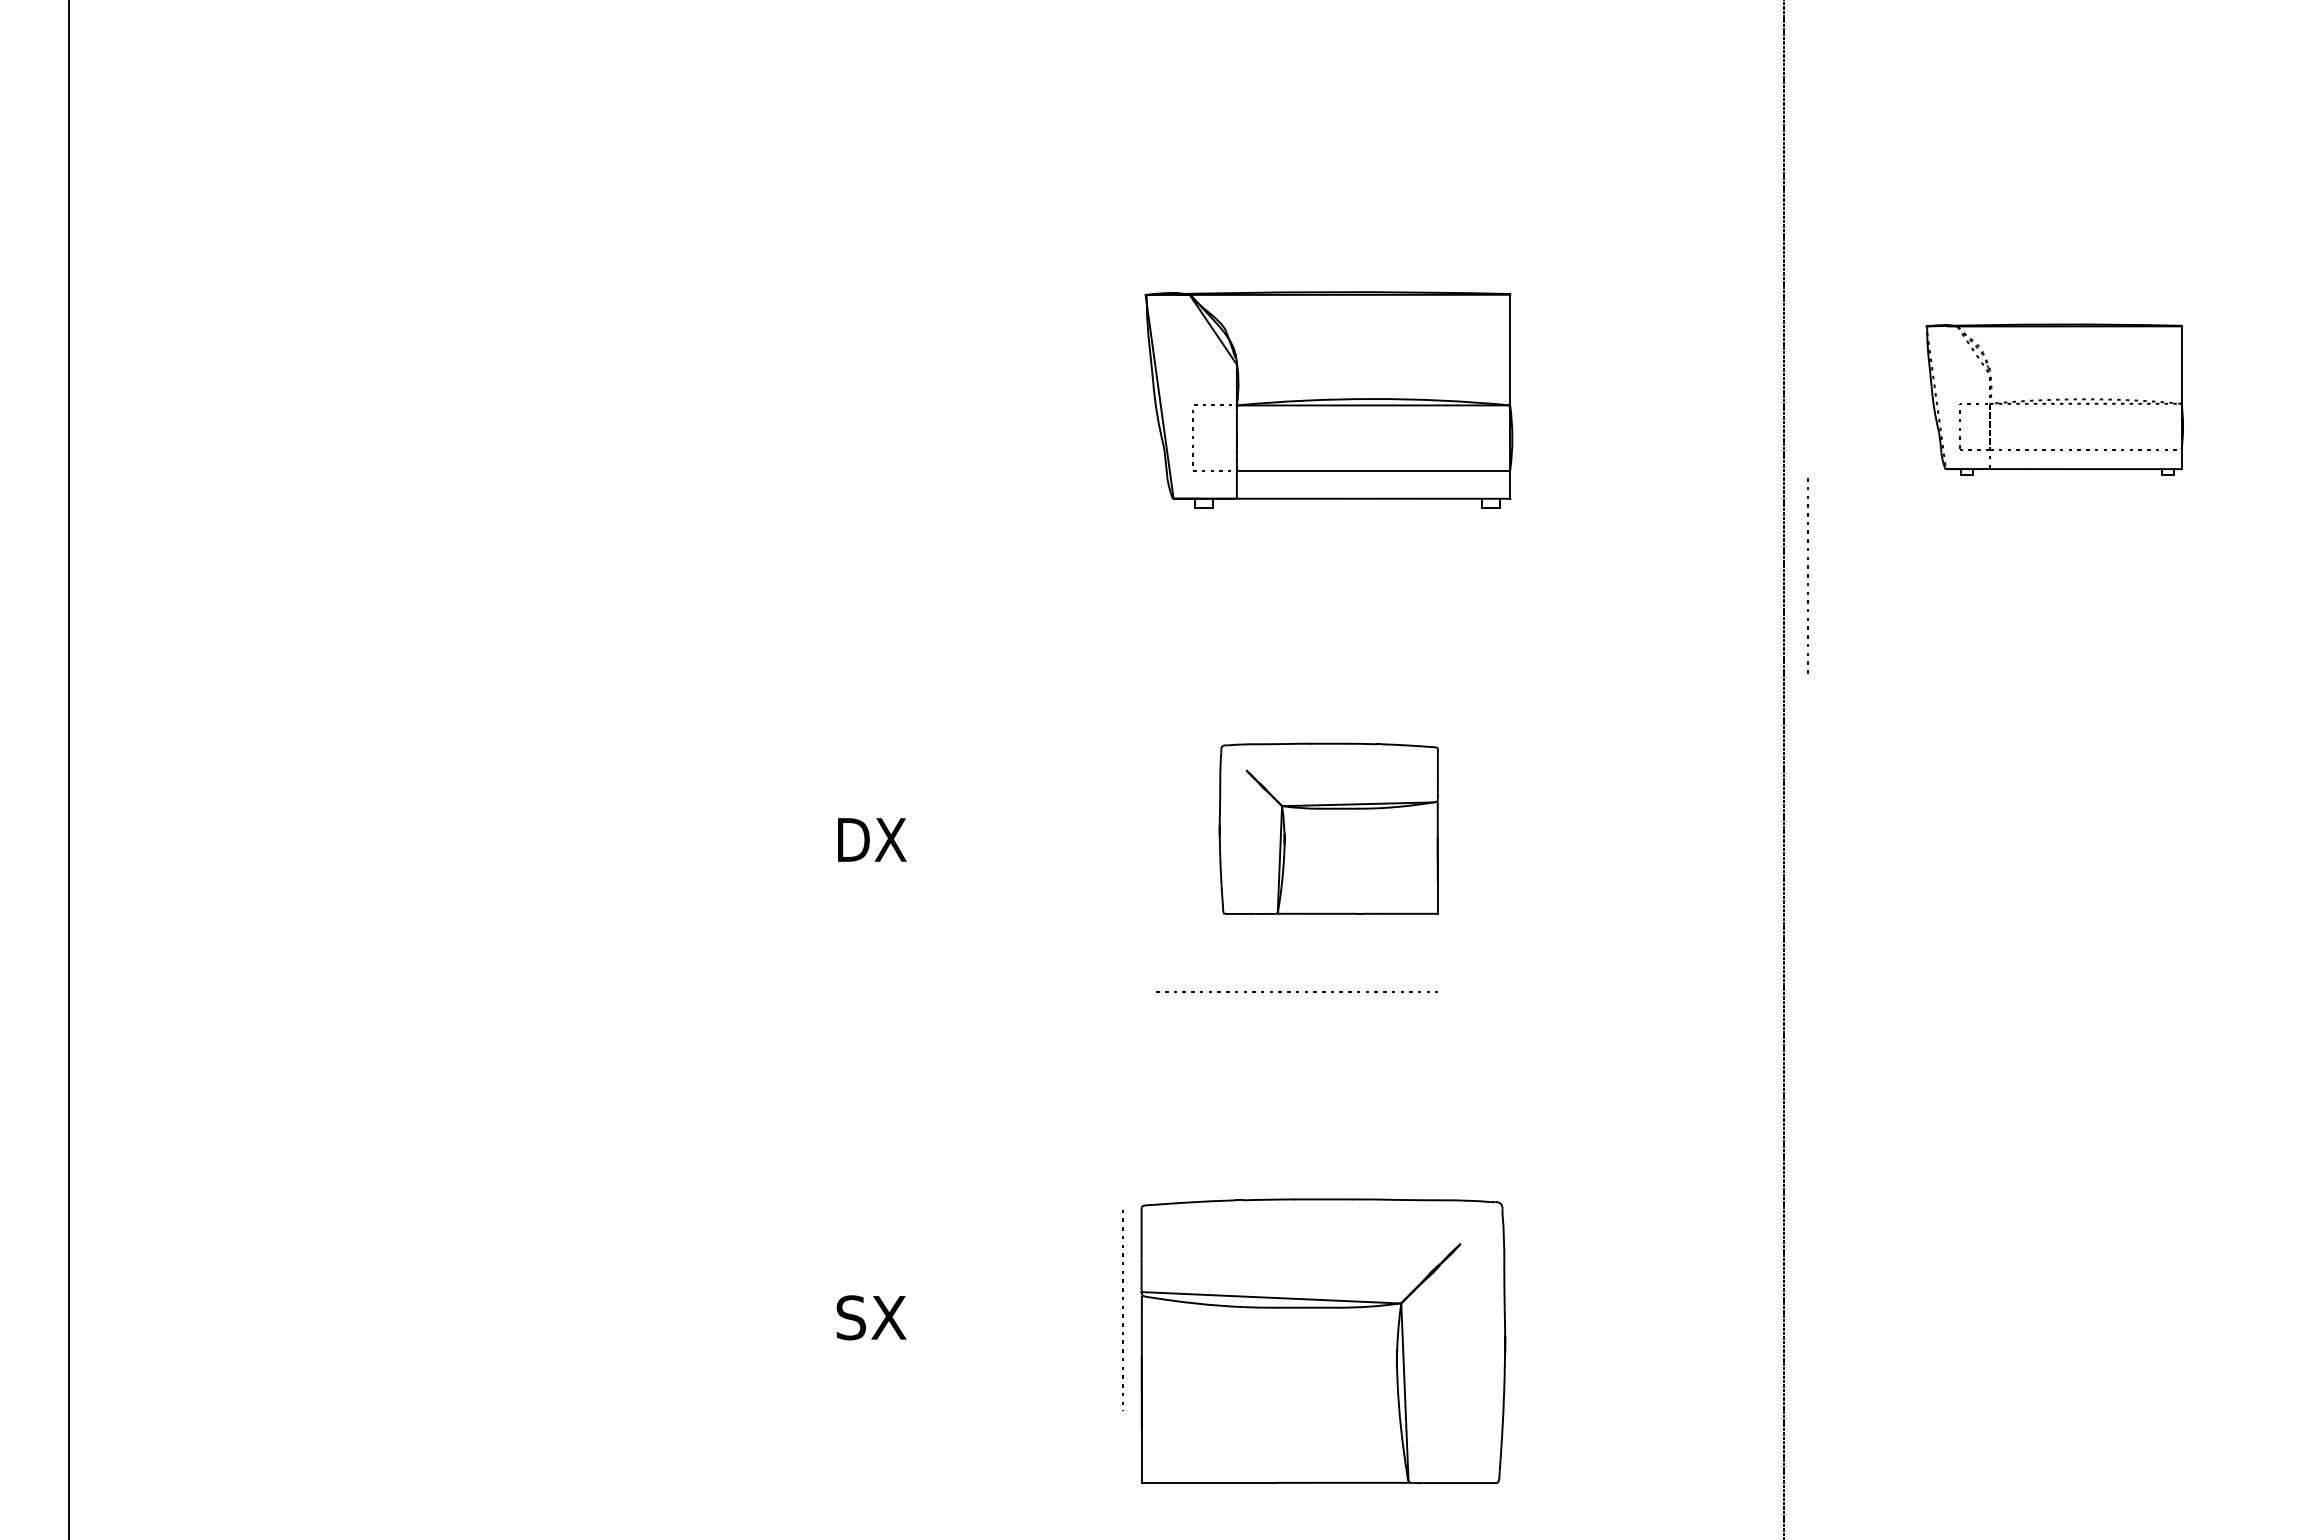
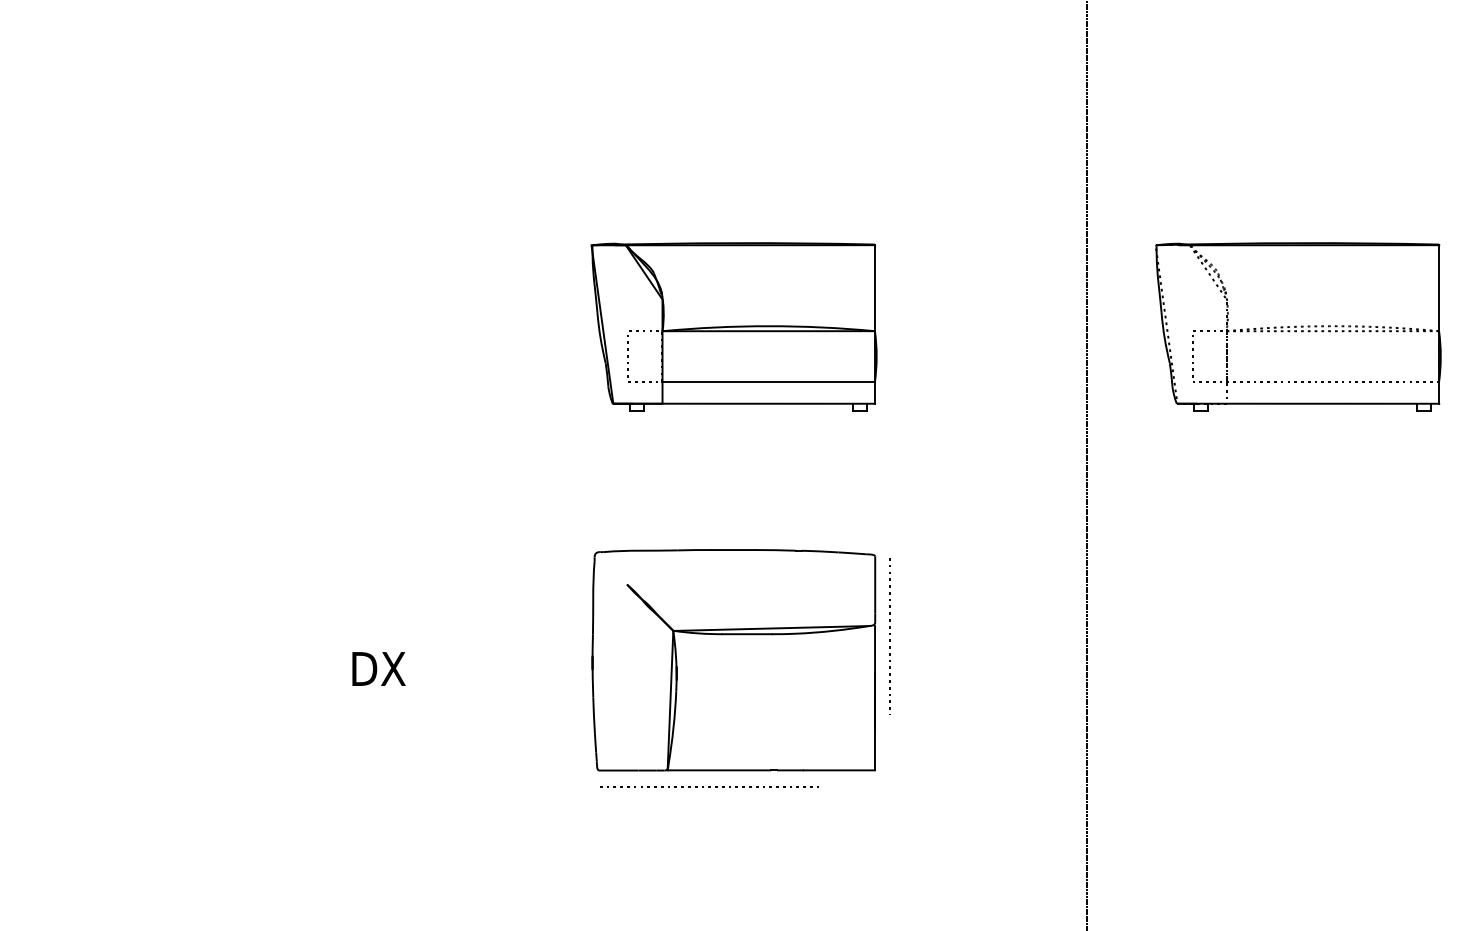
part: (2054, 399) -> (1298, 326), size x1.43
line: (1807, 575) -> (889, 633), moved
part: (1328, 828) -> (733, 660), size x1.67

